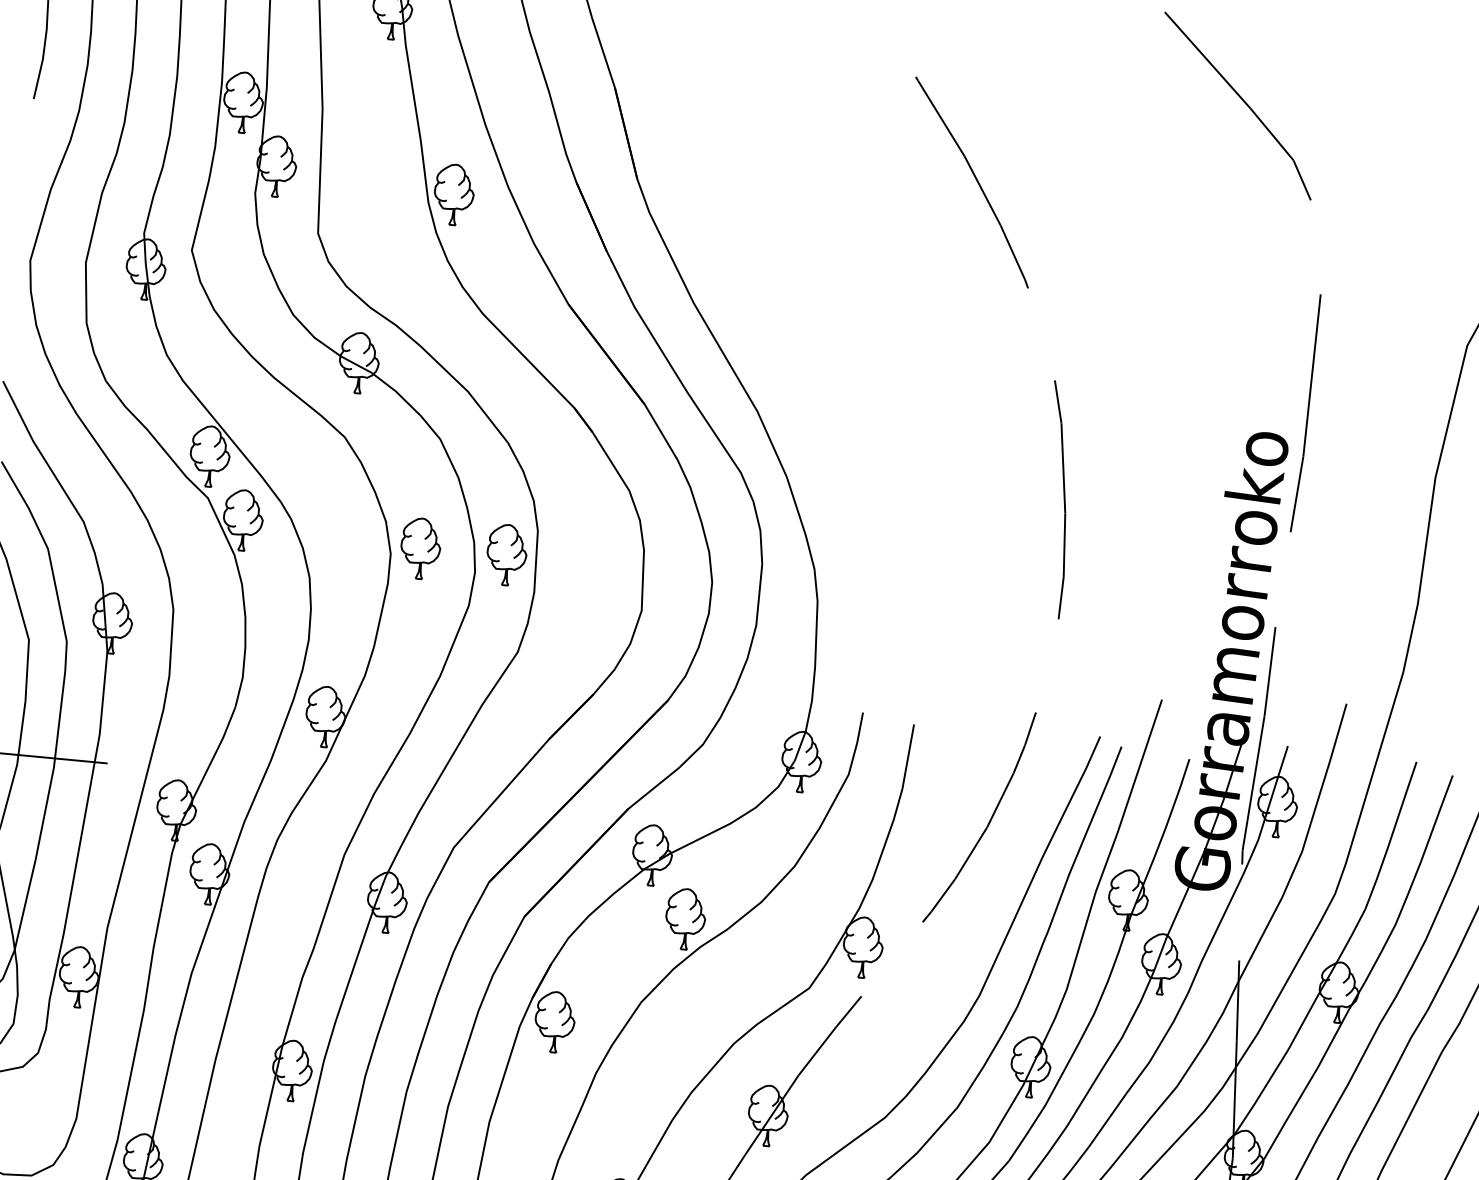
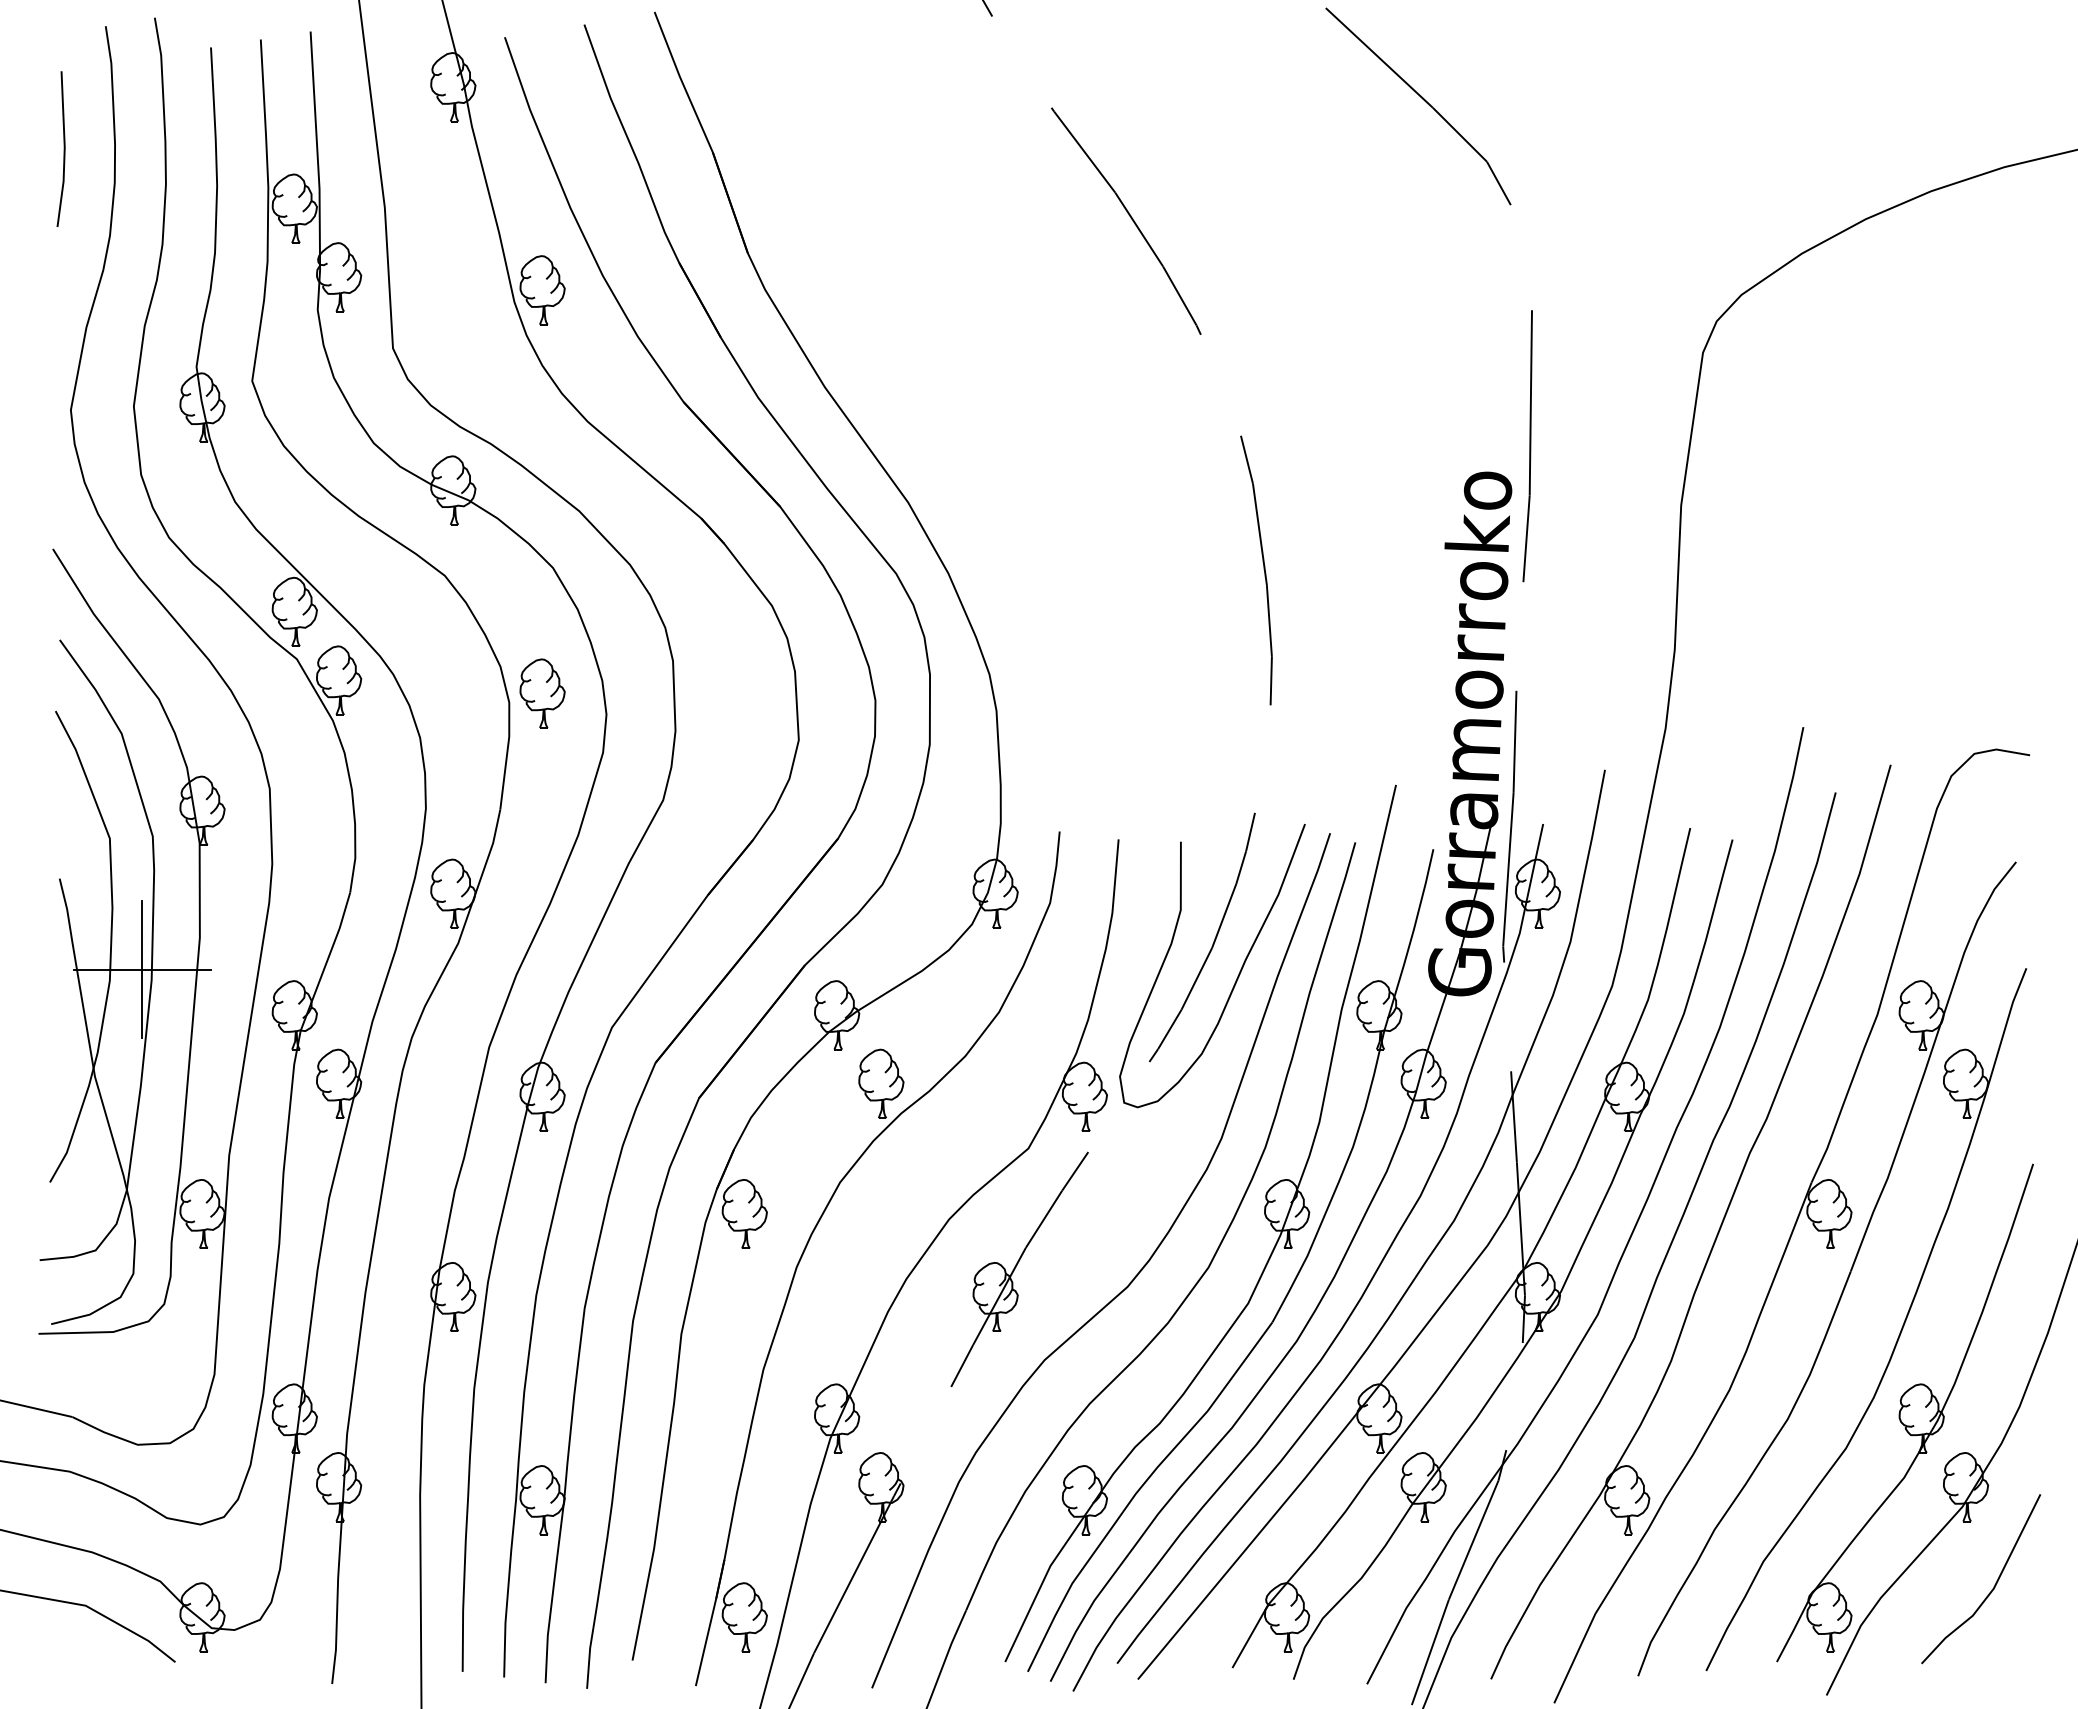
part: (506, 554) -> (640, 691), removed
line: (46, 757) -> (142, 969), added
curve: (1005, 856) -> (1236, 978), added

